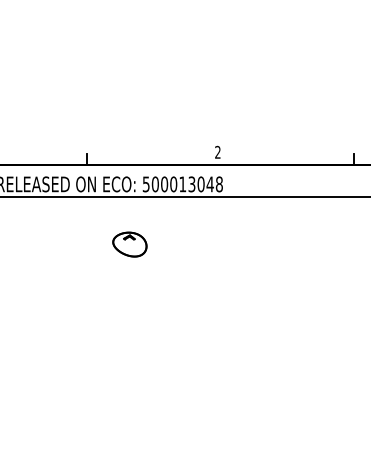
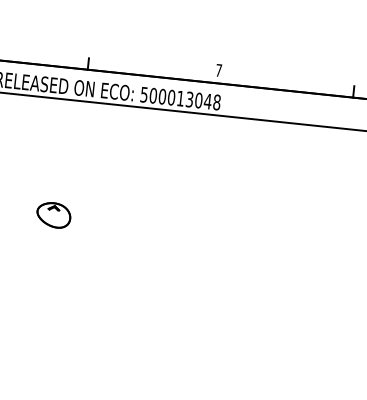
text: (217, 151) -> (218, 69), 2 -> 7
part: (129, 244) -> (53, 215), moved

